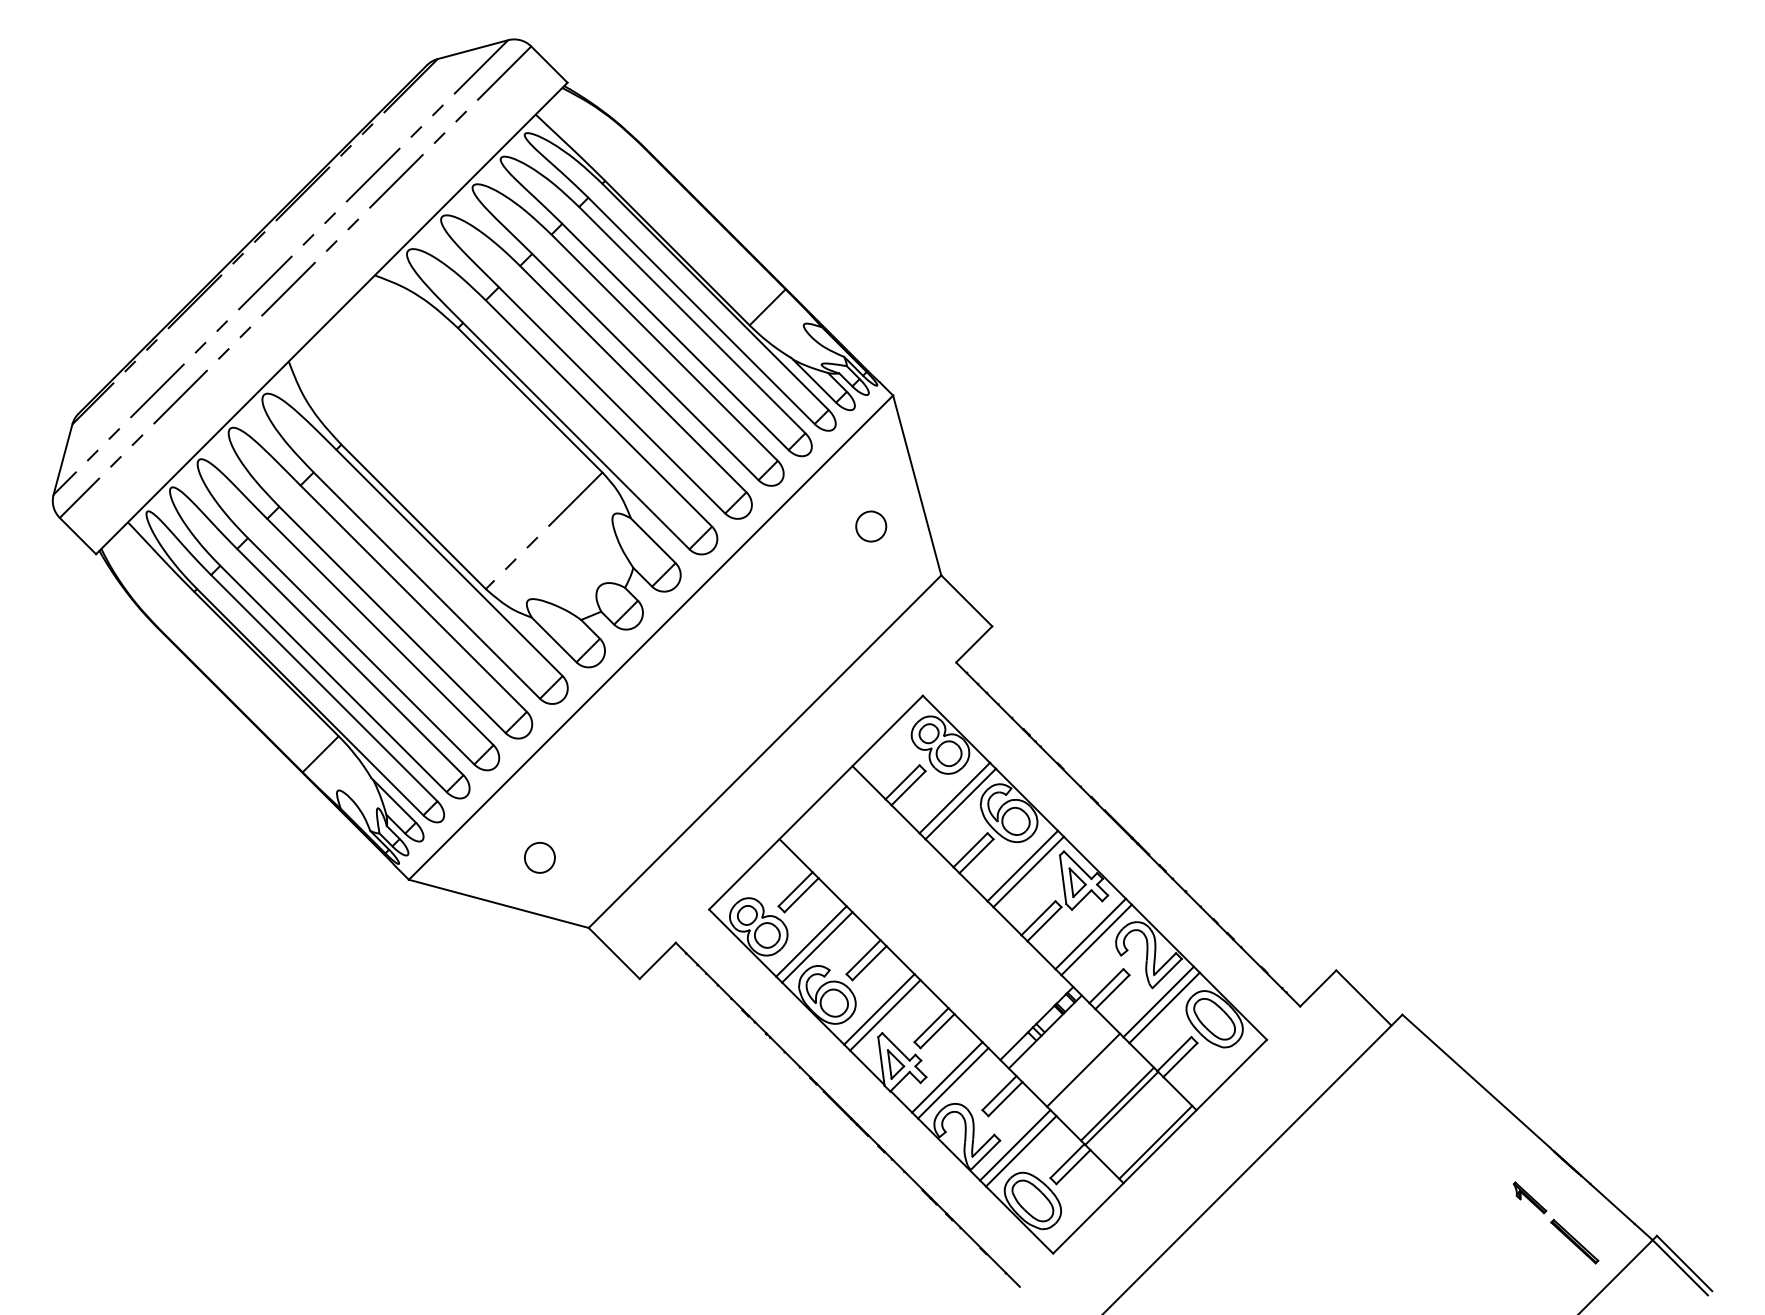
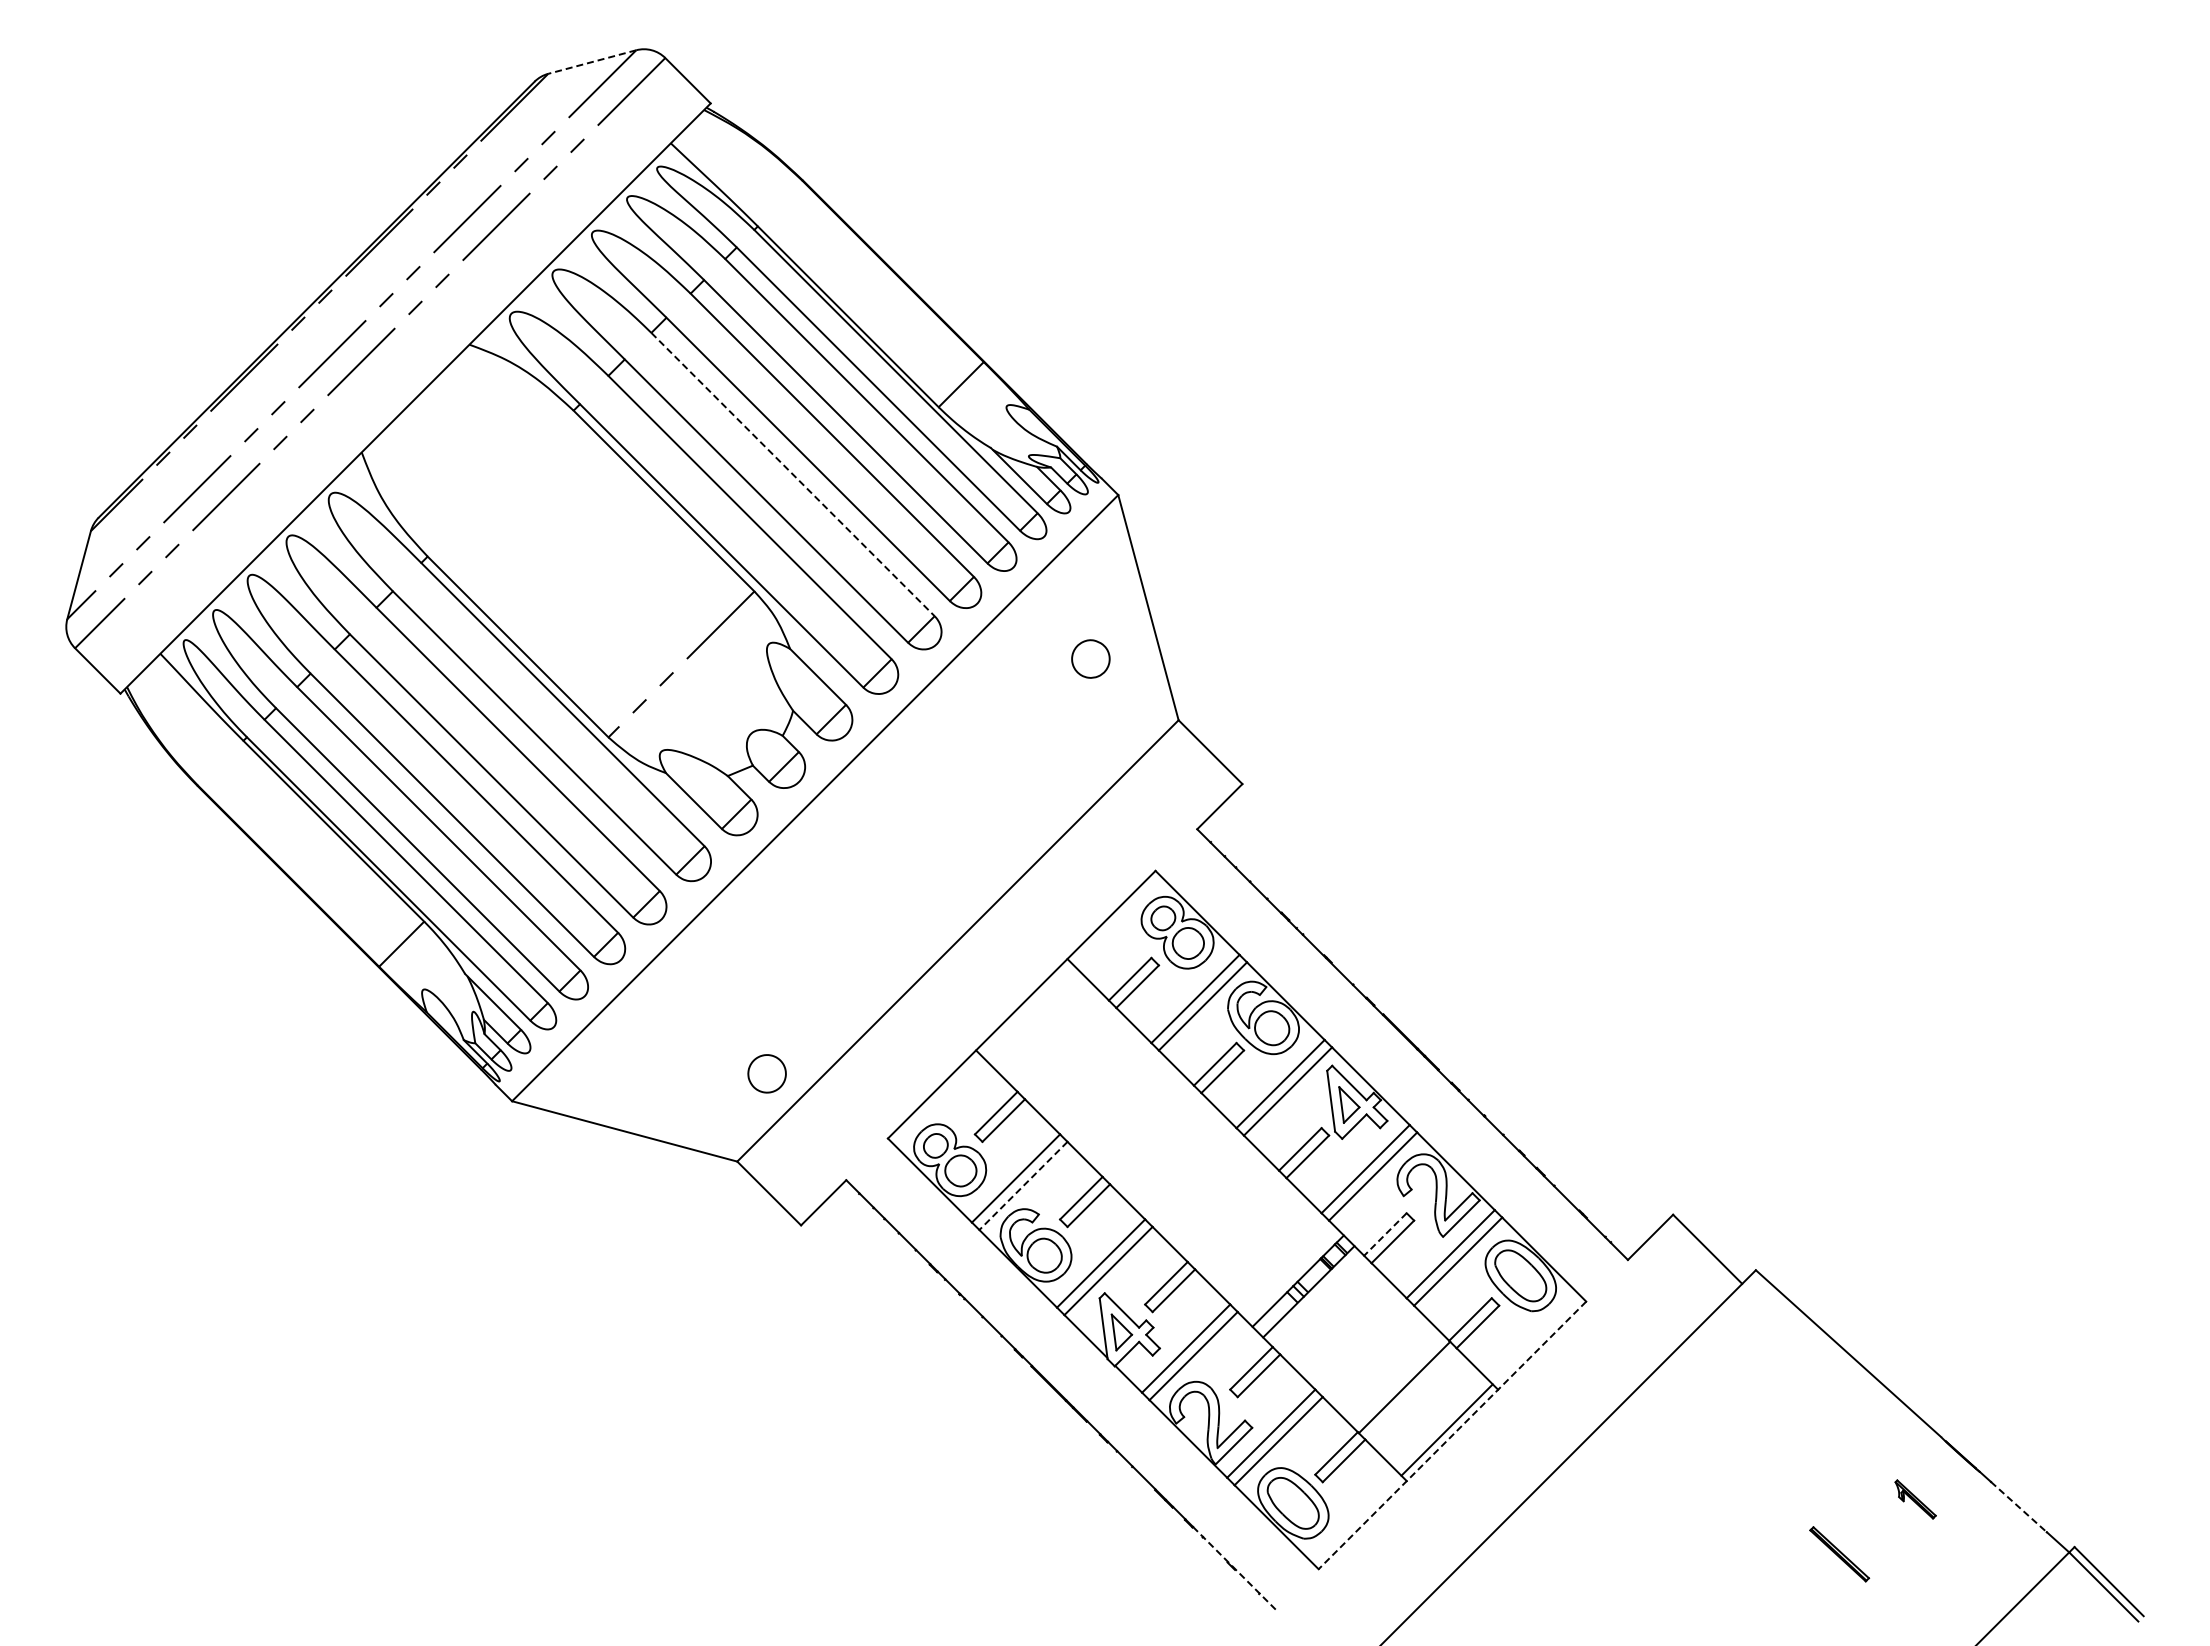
line: (473, 50) -> (592, 62), solid -> dashed
line: (633, 379) -> (793, 474), solid -> dashed
part: (539, 857) -> (766, 1073), moved
line: (817, 947) -> (1023, 1186), solid -> dashed
line: (1106, 986) -> (1385, 1234), solid -> dashed
line: (1083, 1070) -> (1356, 1339), removed
line: (1116, 1103) -> (1398, 1381), removed
line: (1160, 1146) -> (1452, 1435), solid -> dashed
line: (1613, 1204) -> (2019, 1507), solid -> dashed
part: (1574, 1241) -> (1839, 1554), moved
line: (986, 1253) -> (1235, 1569), solid -> dashed

